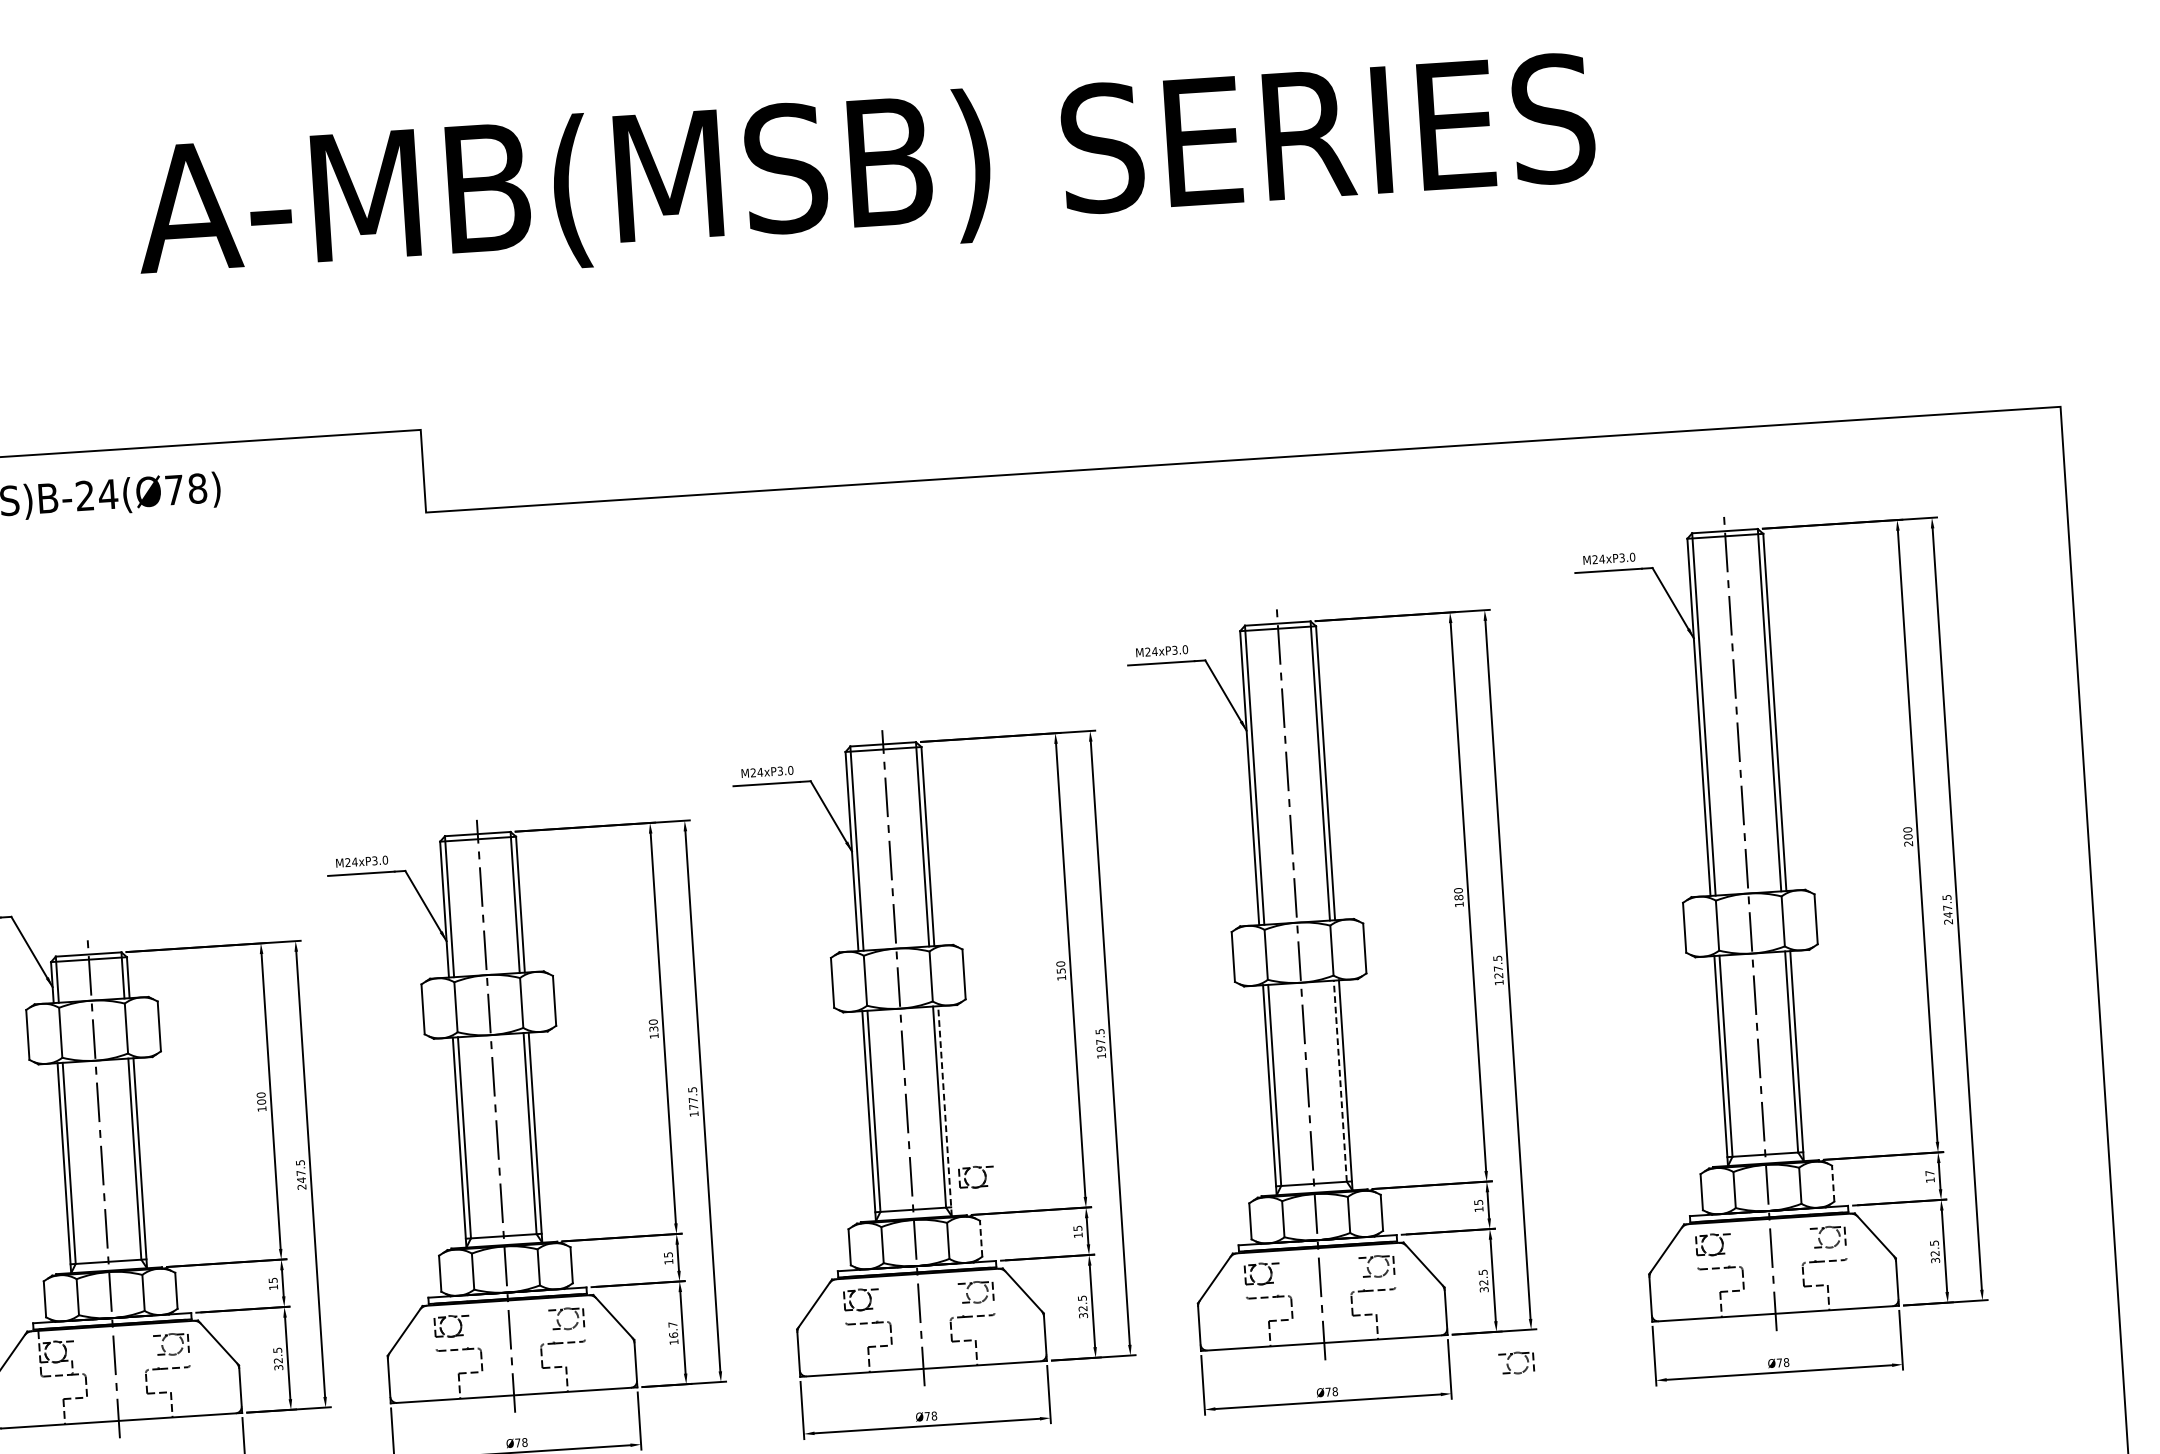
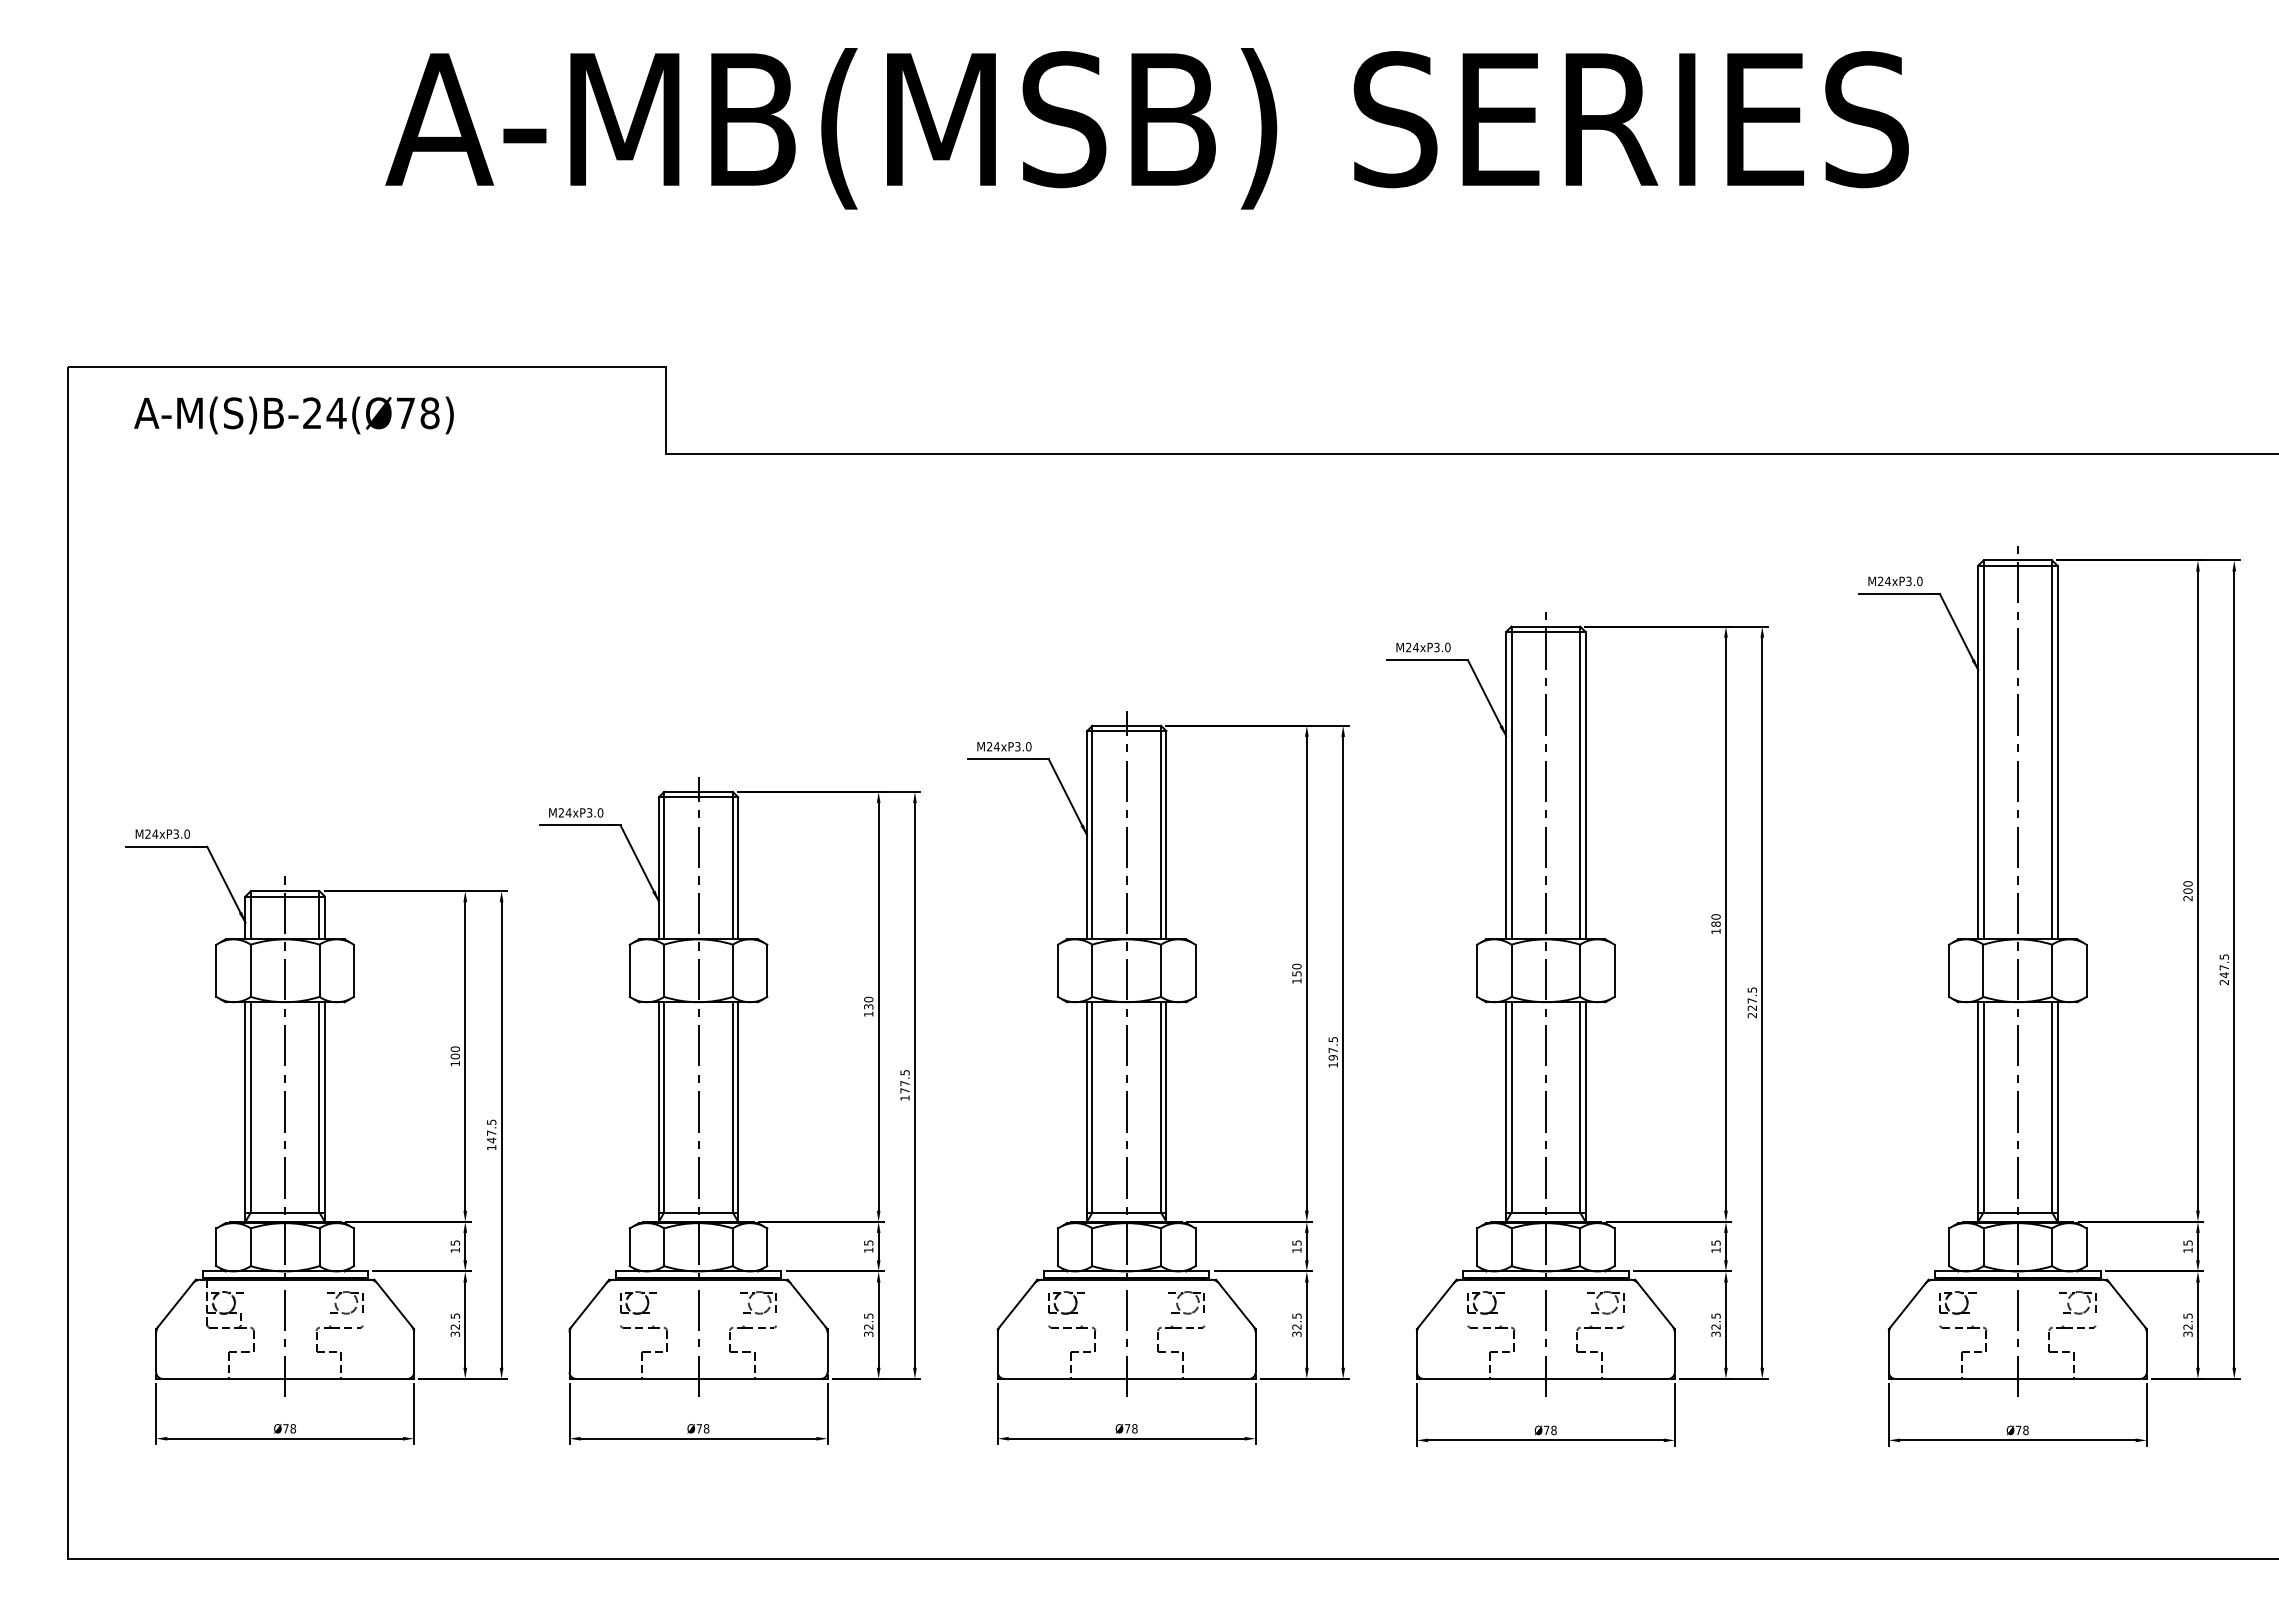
text: (1498, 982) -> (1751, 1015), 127.5 -> 227.5
line: (1340, 1080) -> (1580, 1106), dashed -> solid
line: (945, 1111) -> (1166, 1112), dashed -> solid
text: (1929, 1172) -> (2187, 1242), 17 -> 15
part: (983, 1173) -> (1202, 1179), removed
line: (1833, 1183) -> (2086, 1247), dashed -> solid
text: (301, 1186) -> (491, 1147), 247.5 -> 147.5
line: (981, 1238) -> (1195, 1247), dashed -> solid
text: (673, 1332) -> (868, 1324), 16.7 -> 32.5
part: (1509, 1359) -> (1737, 1408), removed

